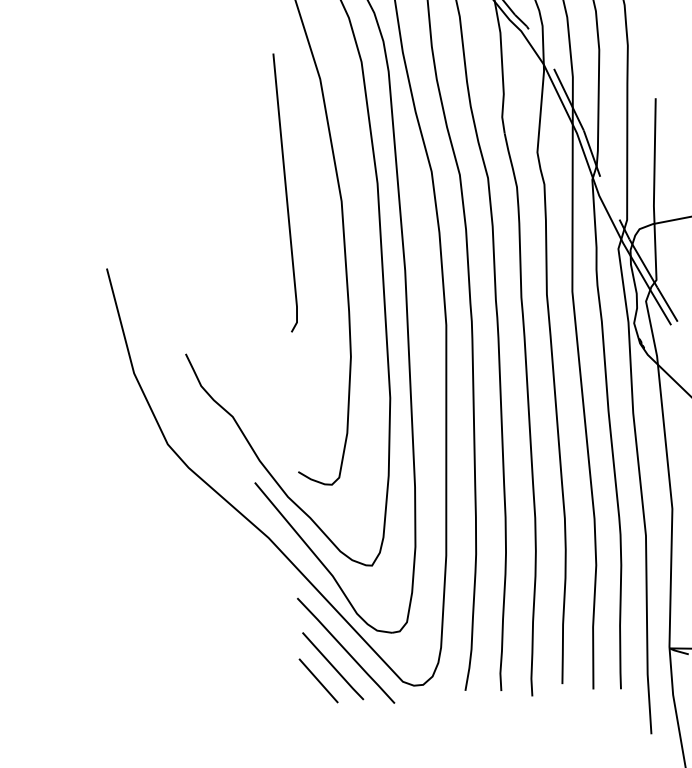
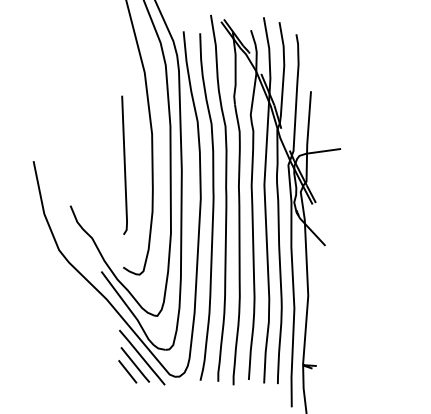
line: (285, 191) -> (124, 164), moved

